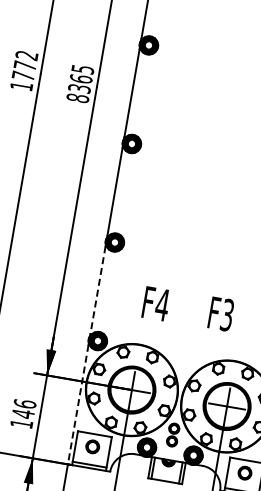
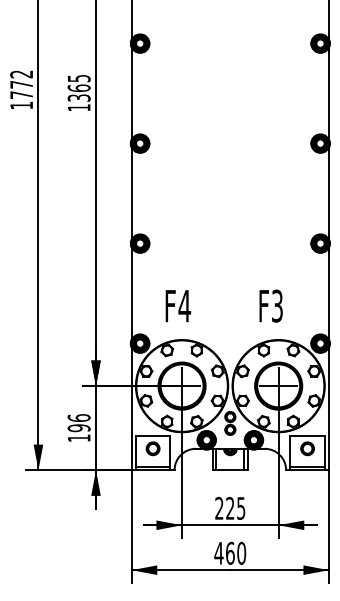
text: (77, 97) -> (78, 107), 8365 -> 1365
line: (97, 290) -> (131, 293), dashed -> solid
text: (156, 304) -> (178, 306), moved
text: (220, 313) -> (270, 305), moved
line: (78, 404) -> (131, 409), dashed -> solid
text: (22, 414) -> (78, 428), 146 -> 196

